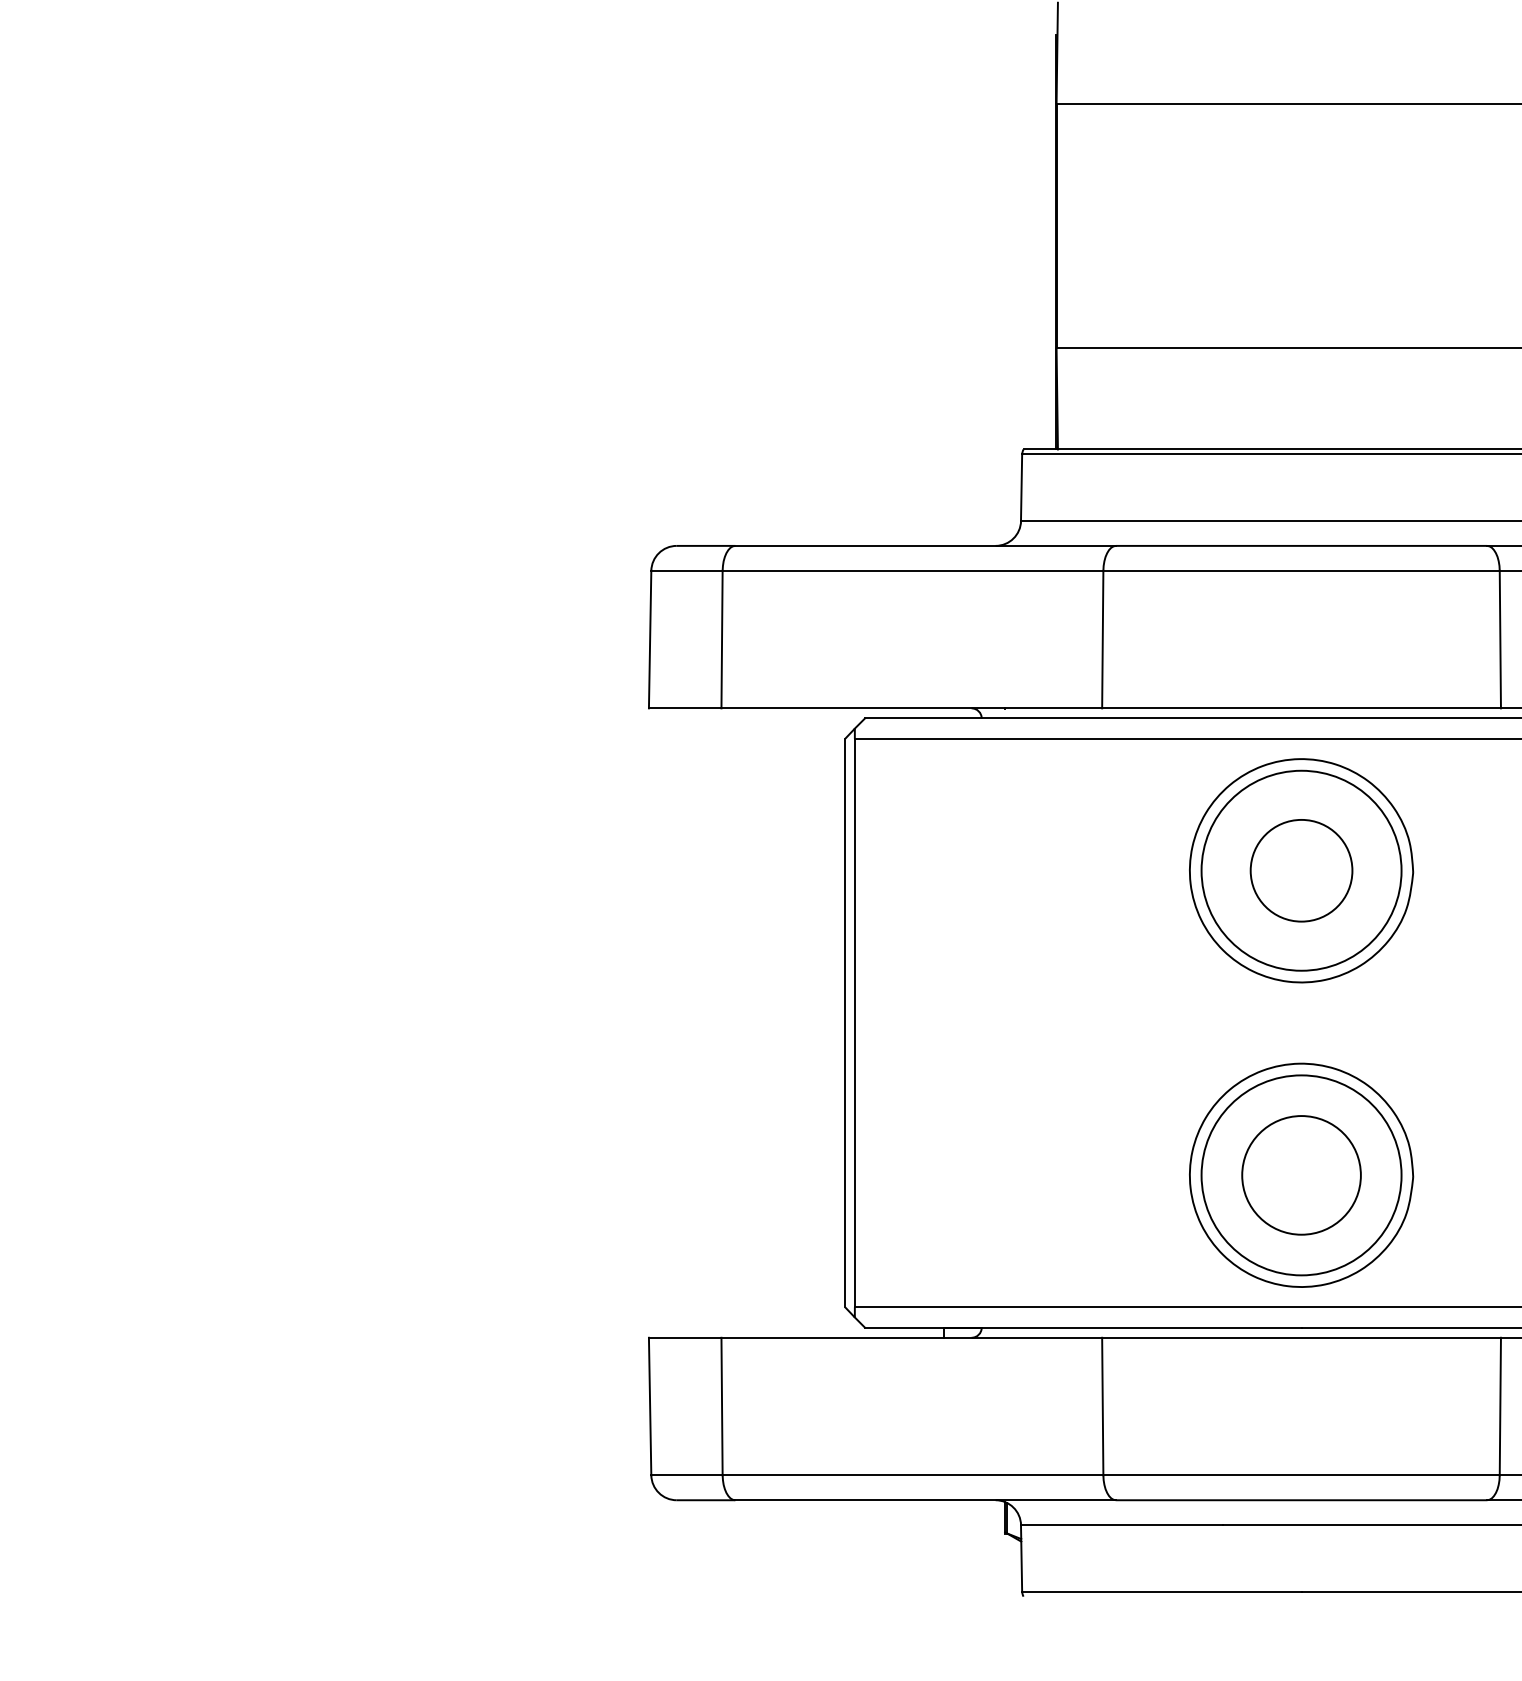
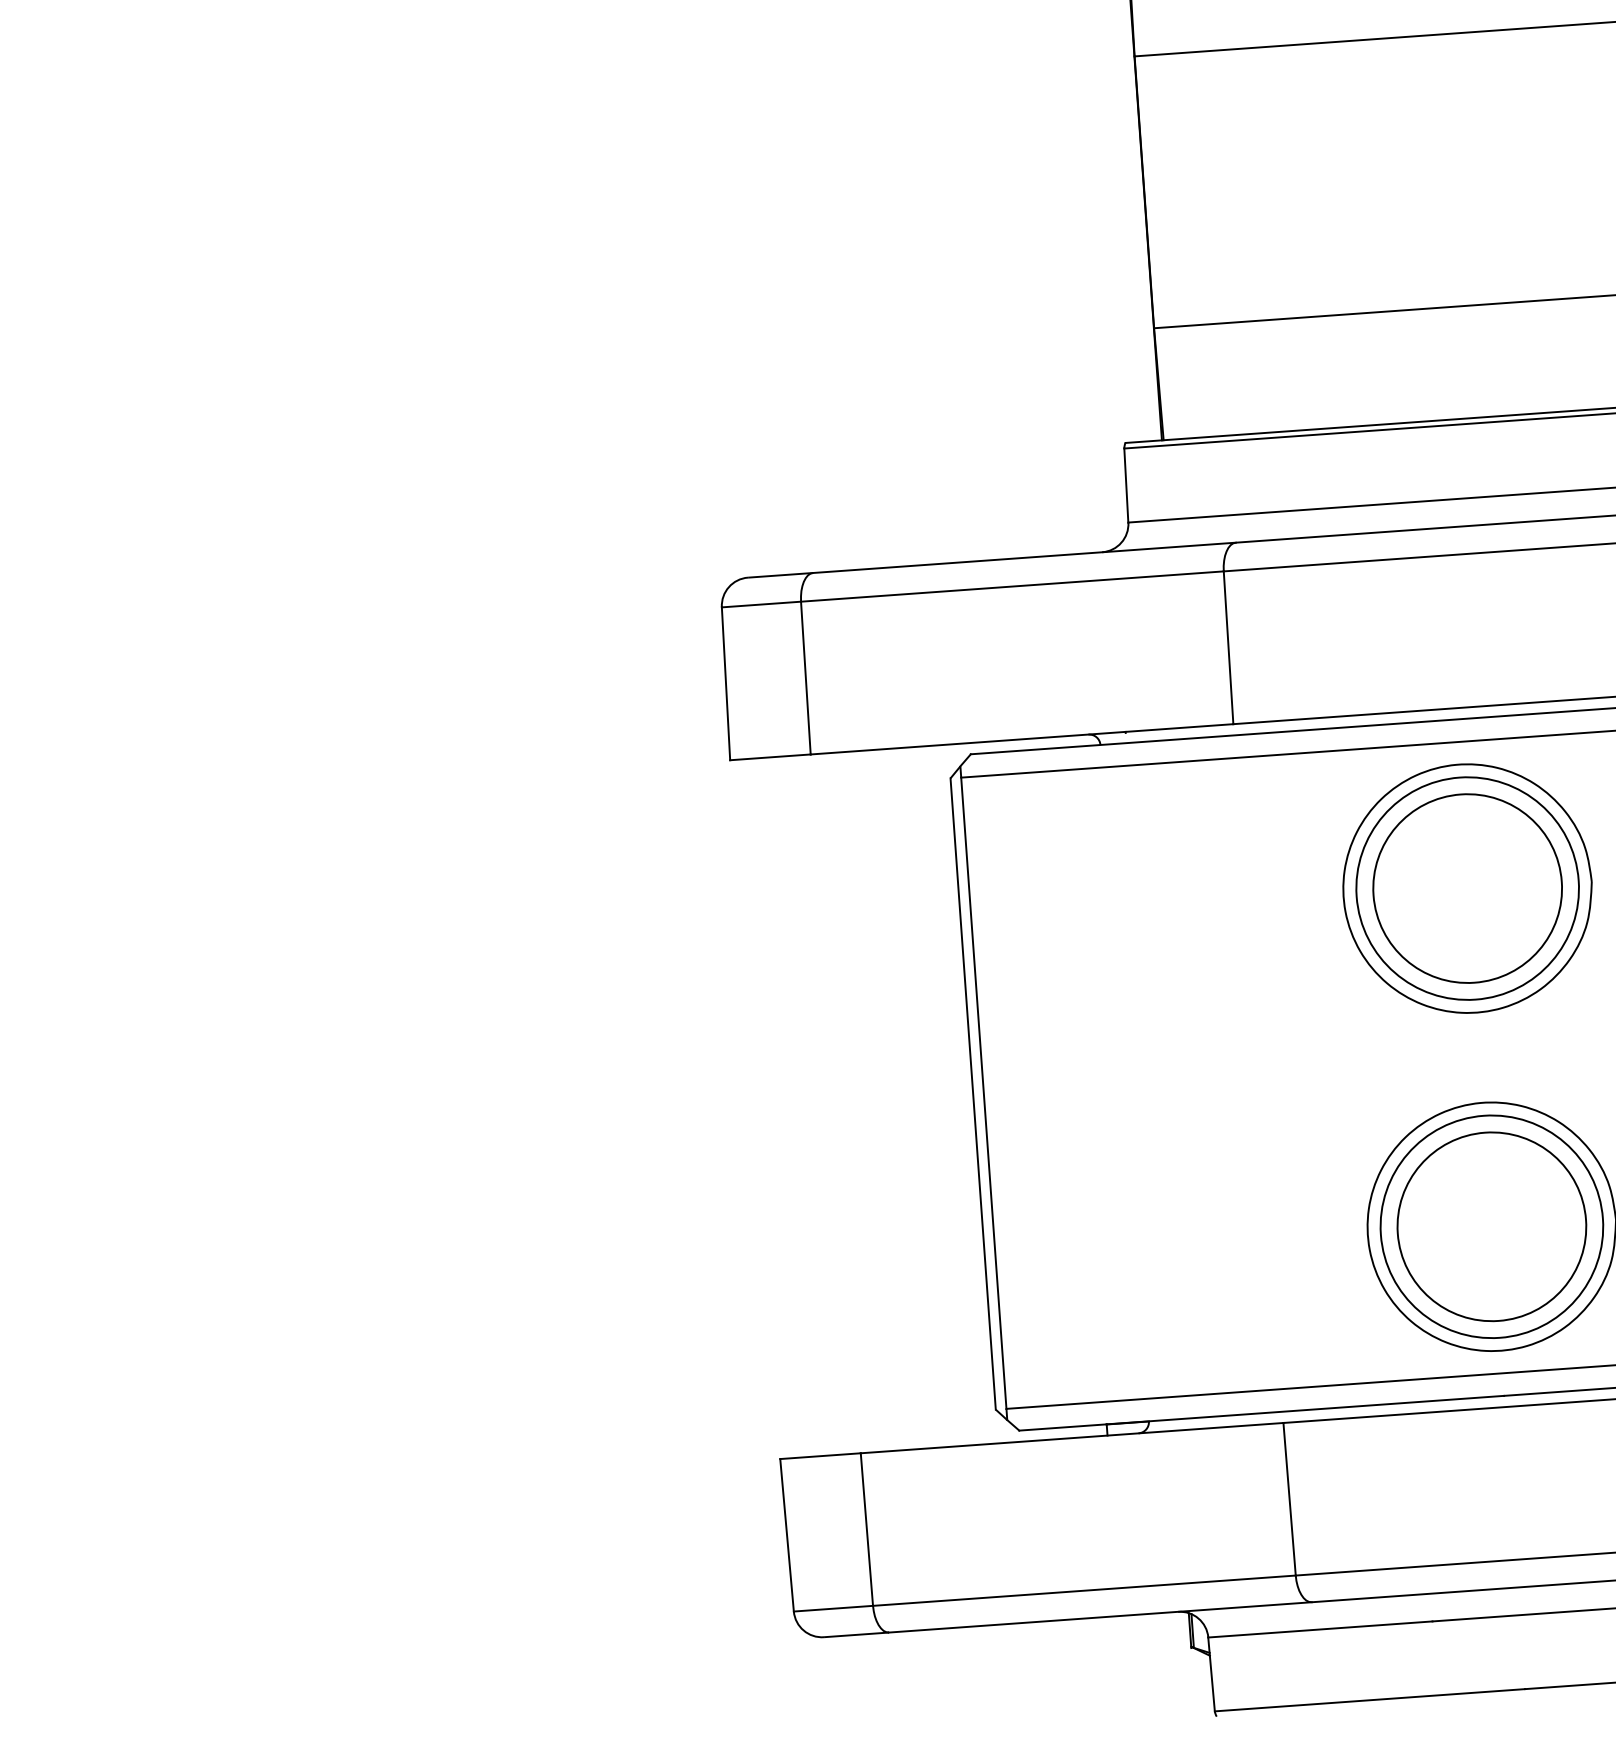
circle: (1301, 870) -> (1467, 888), size x1.67
circle: (1301, 1175) -> (1491, 1226), size x1.43

